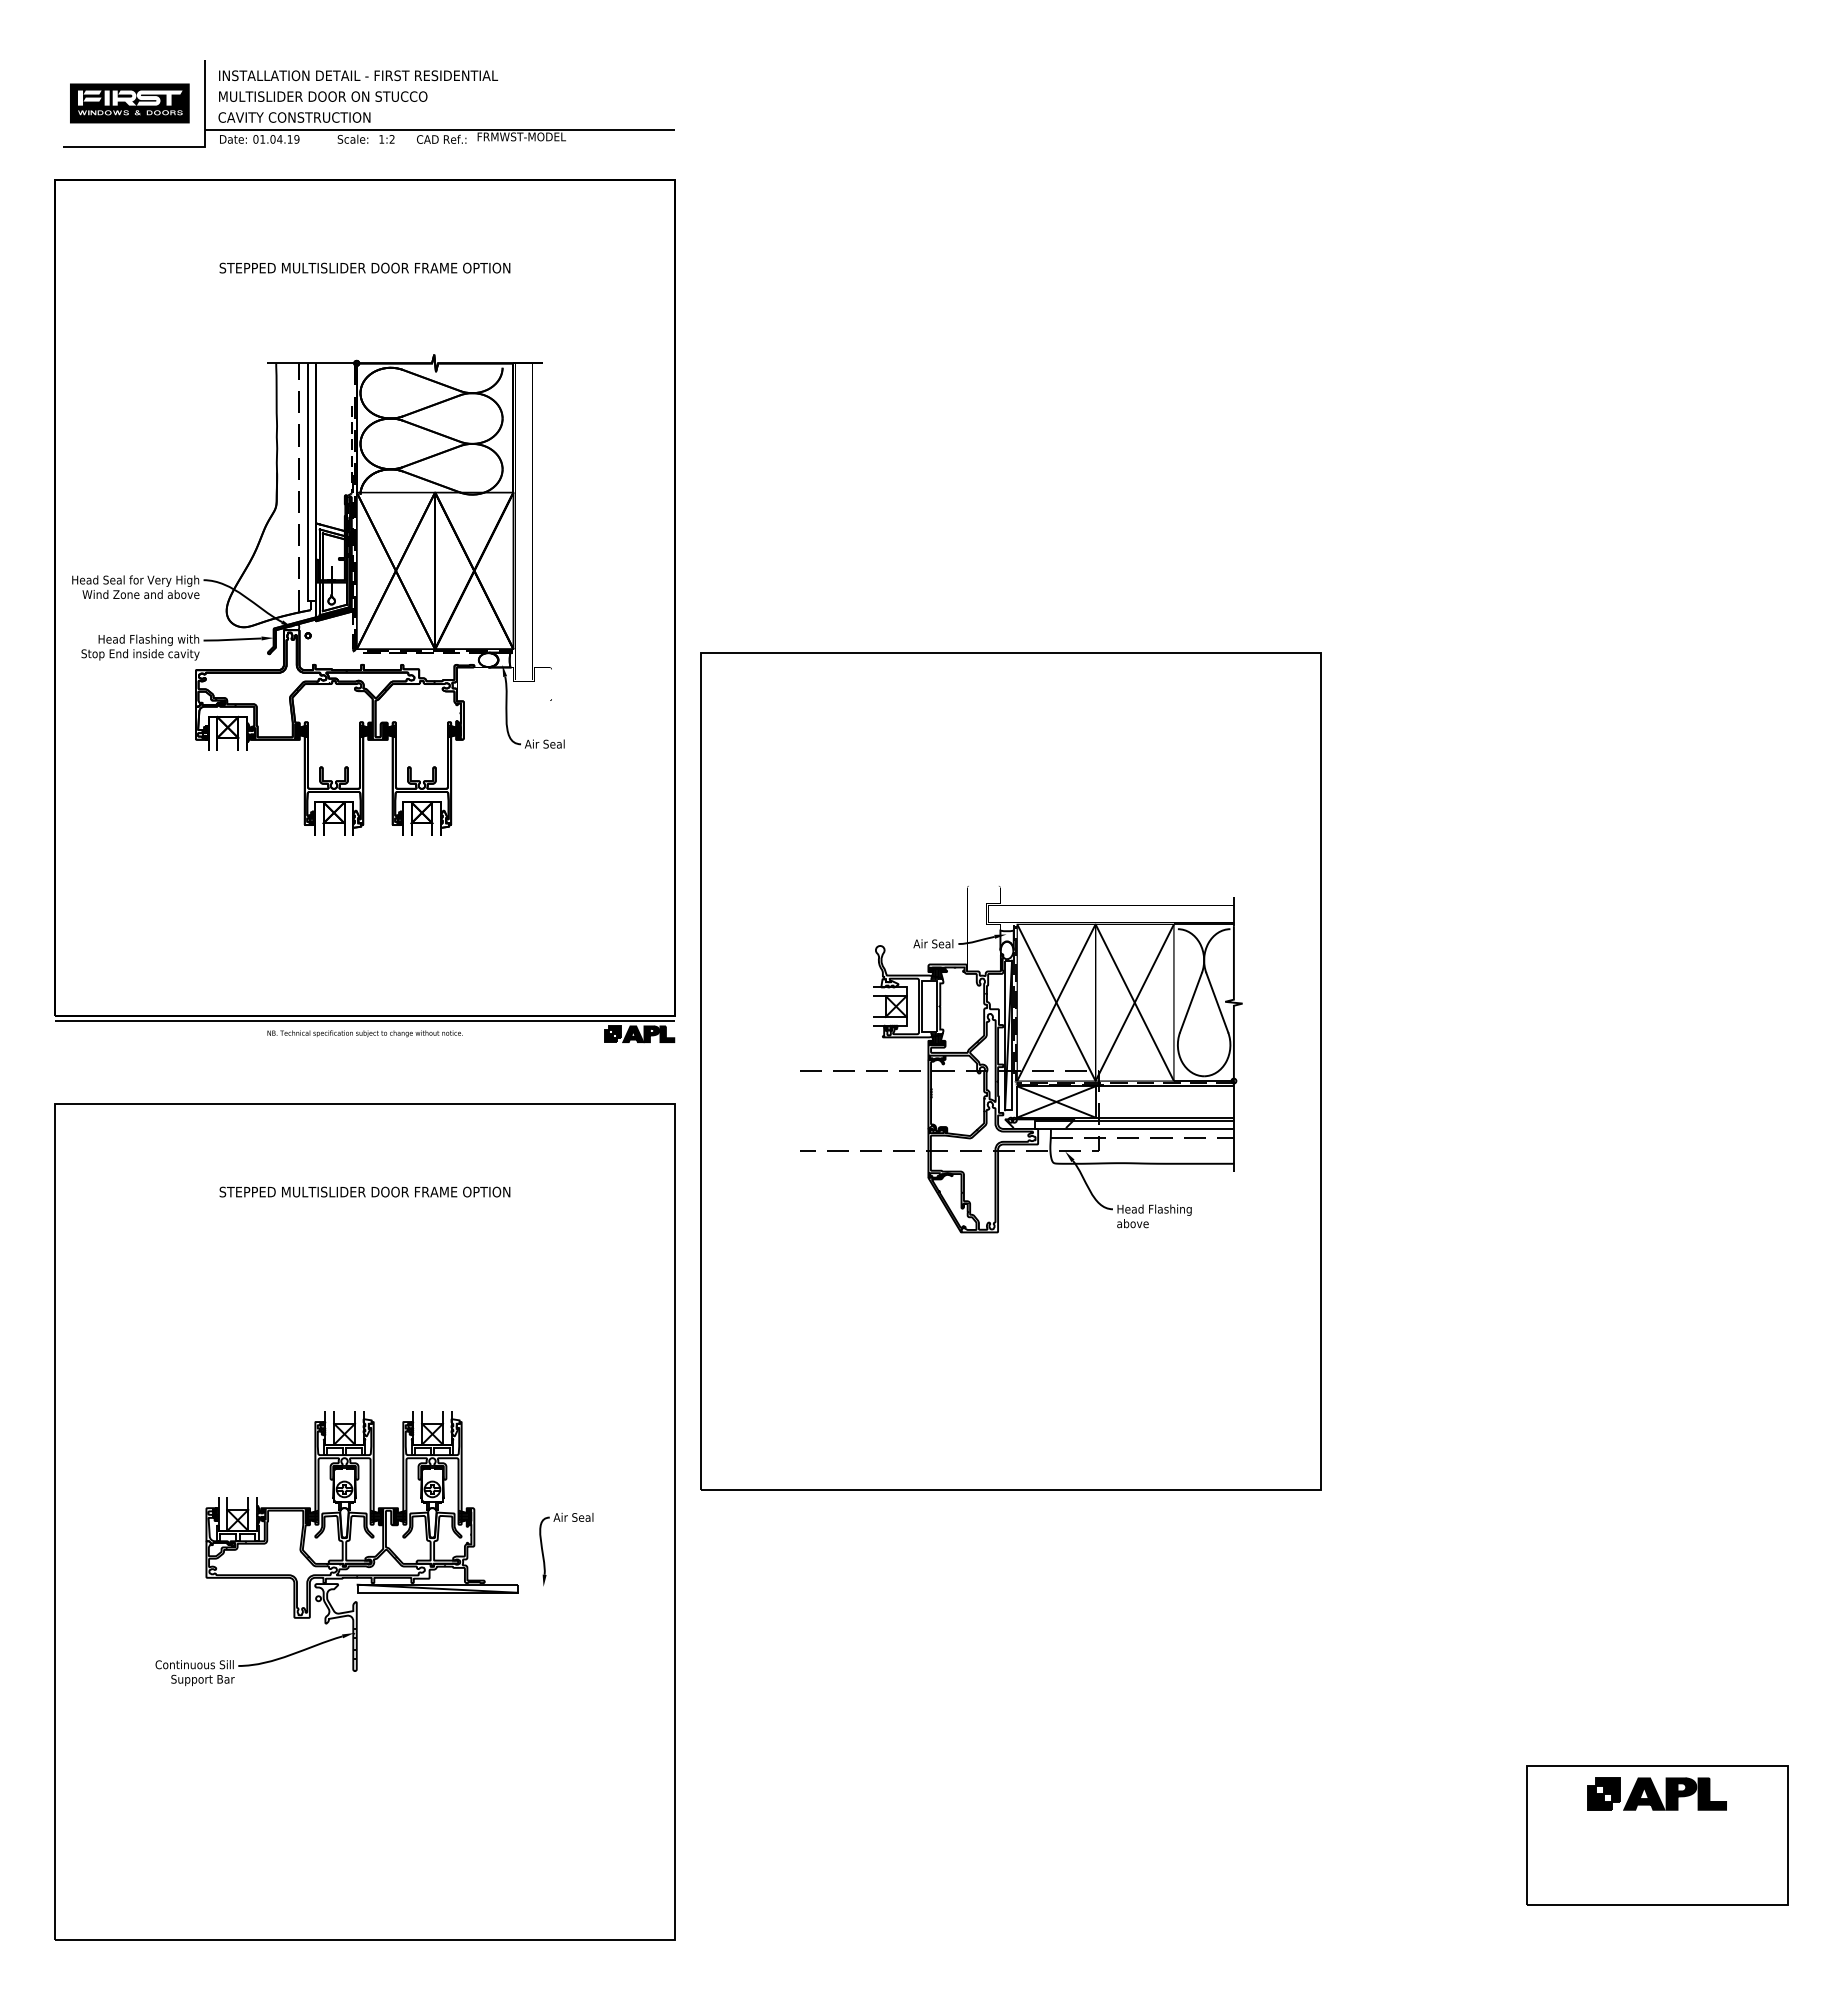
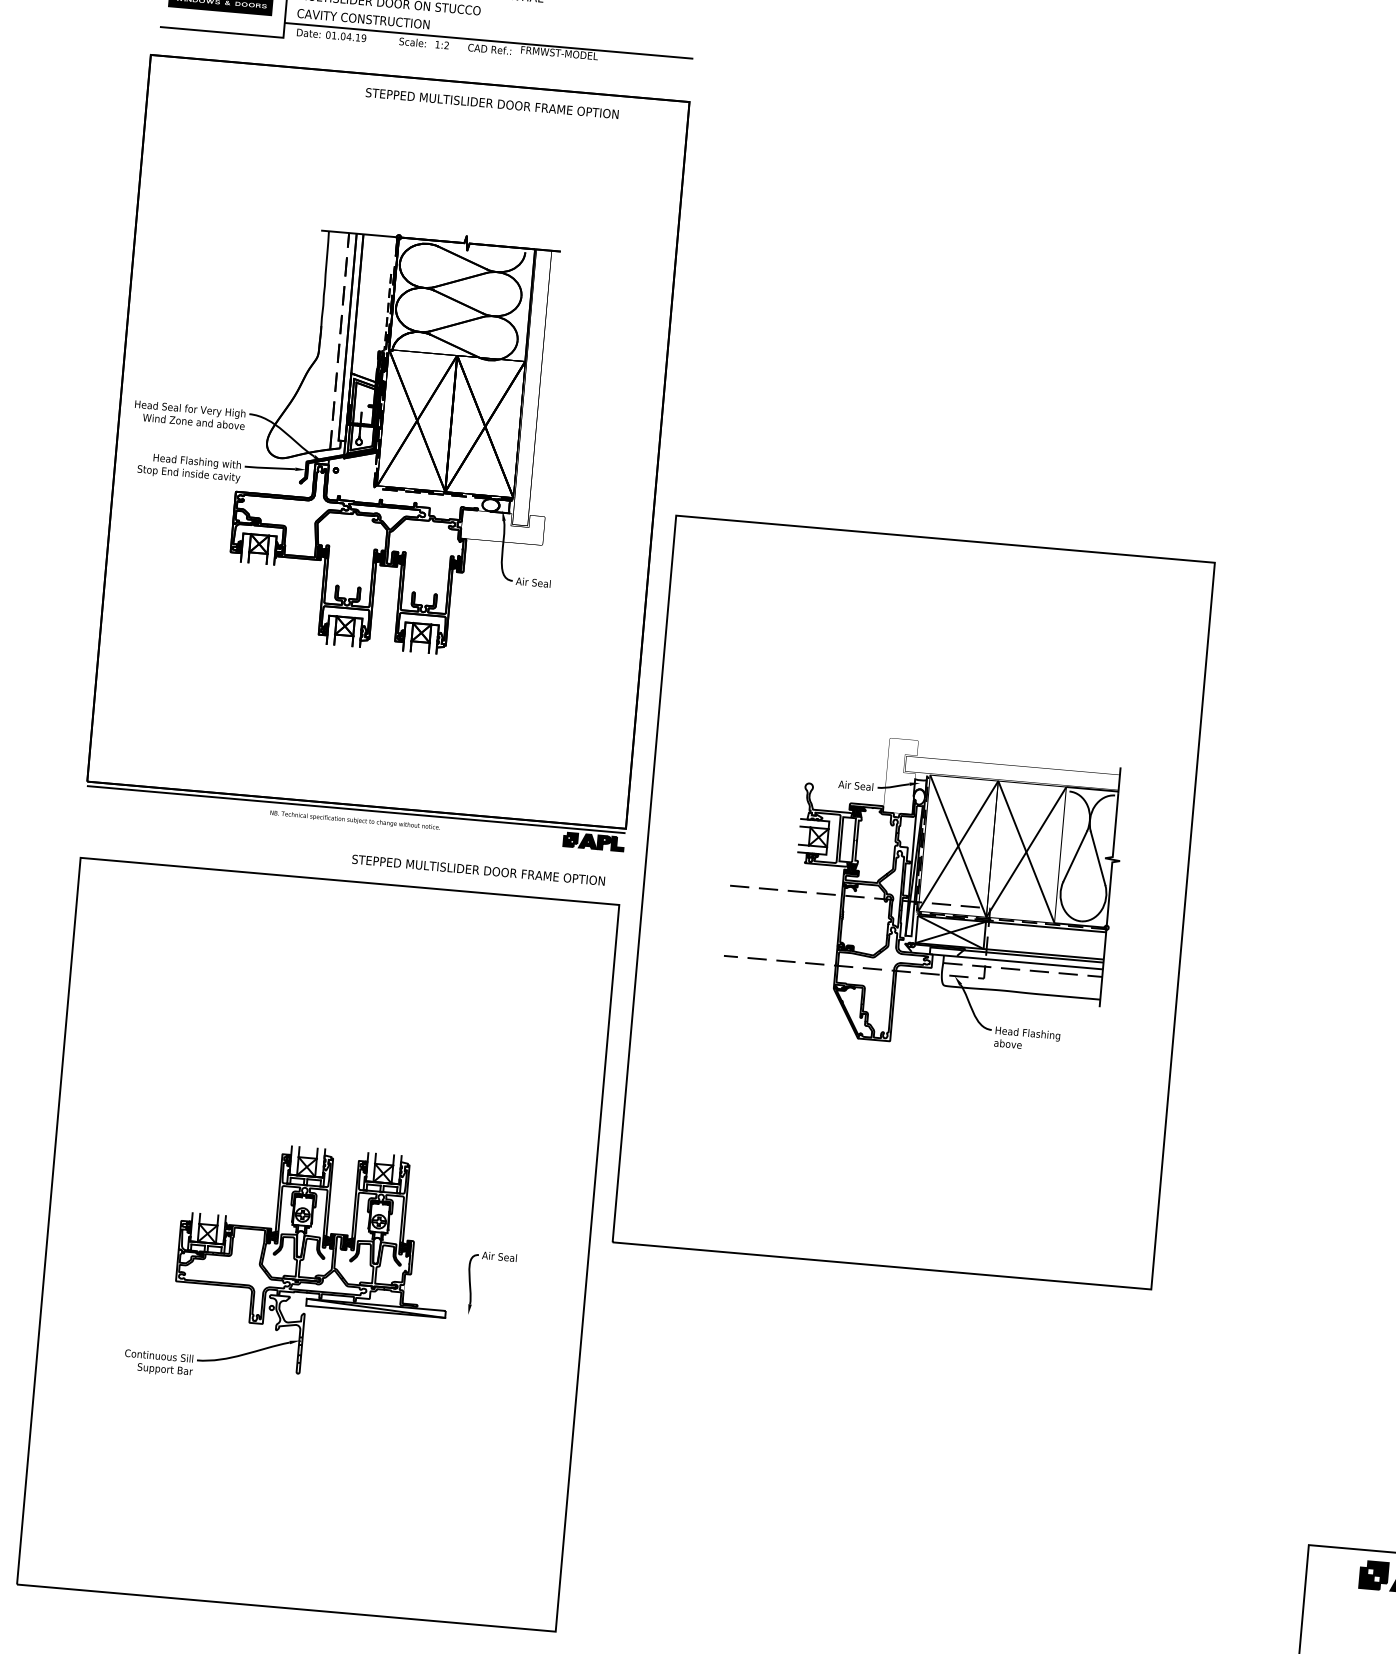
text: (364, 267) -> (491, 102), moved
text: (364, 1191) -> (478, 869), moved

